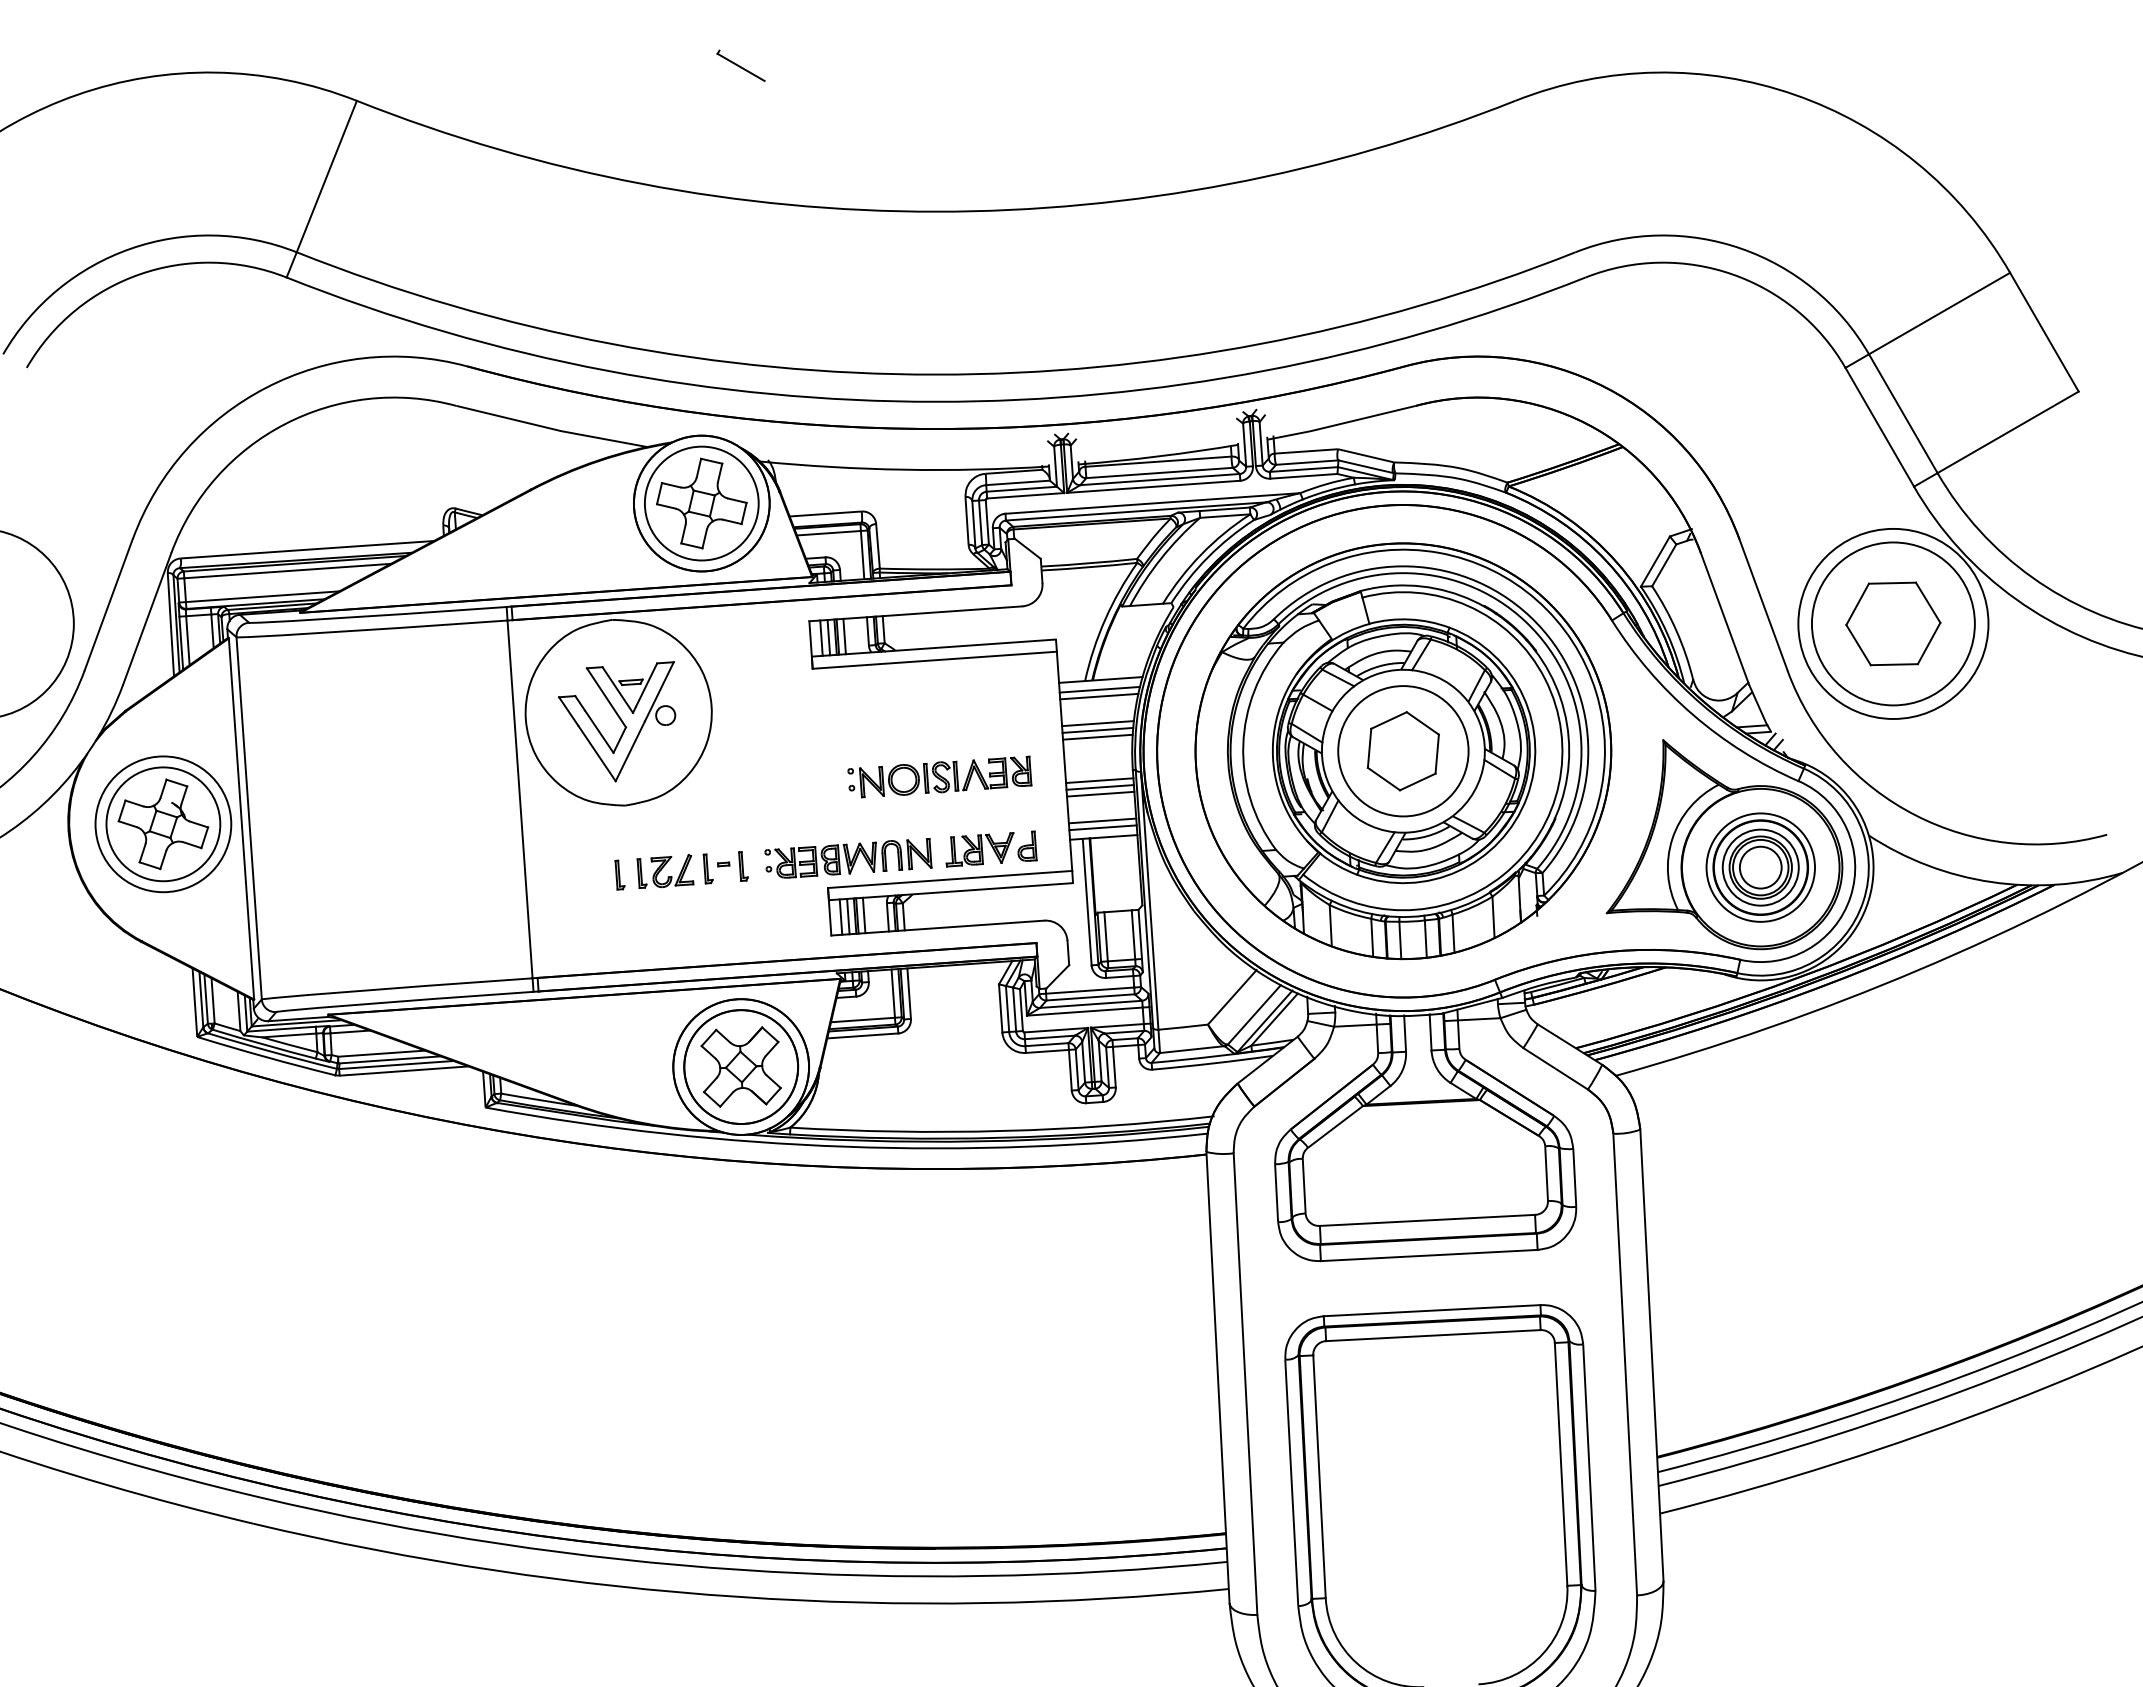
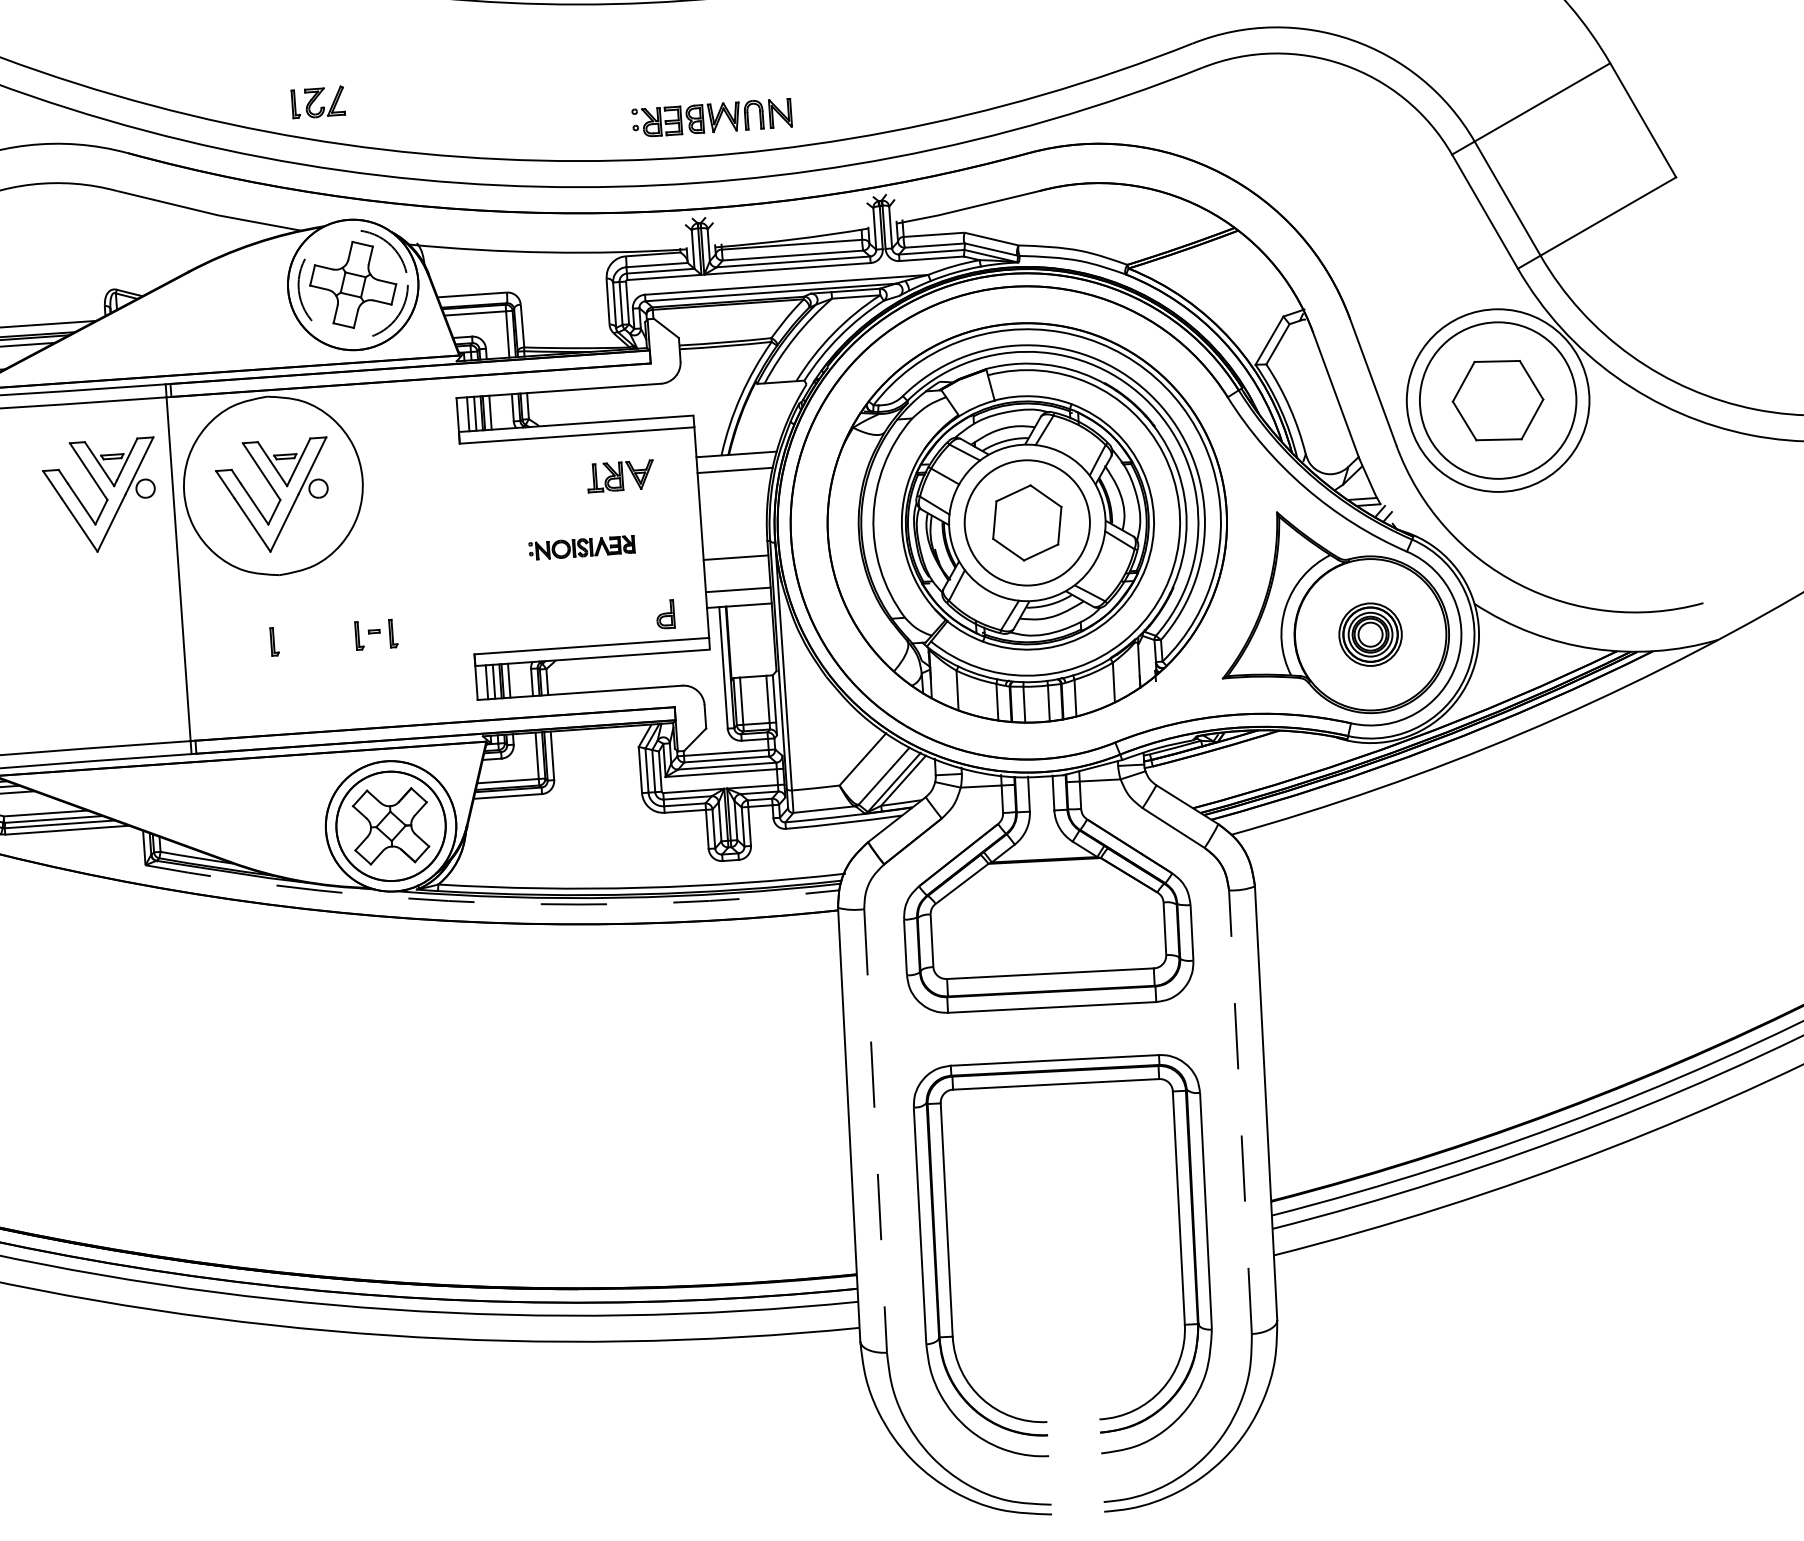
circle: (701, 503) -> (352, 284), solid -> dashed
line: (1099, 689) -> (735, 463), removed
part: (437, 721) -> (99, 494), added
line: (1097, 723) -> (733, 496), removed
line: (1097, 729) -> (733, 502), removed
line: (1097, 736) -> (733, 508), removed
part: (939, 776) -> (581, 547), size x0.6
line: (1099, 780) -> (735, 551), removed
line: (1100, 793) -> (736, 563), removed
line: (1102, 827) -> (738, 596), removed
part: (979, 849) -> (620, 476), moved
part: (848, 858) -> (712, 117), moved
part: (1760, 867) -> (1370, 634), size x0.6
part: (665, 871) -> (318, 102), moved
arc: (846, 1146) -> (492, 902), solid -> dashed
line: (1625, 1364) -> (1240, 1112), solid -> dashed
line: (1245, 1384) -> (875, 1131), solid -> dashed

